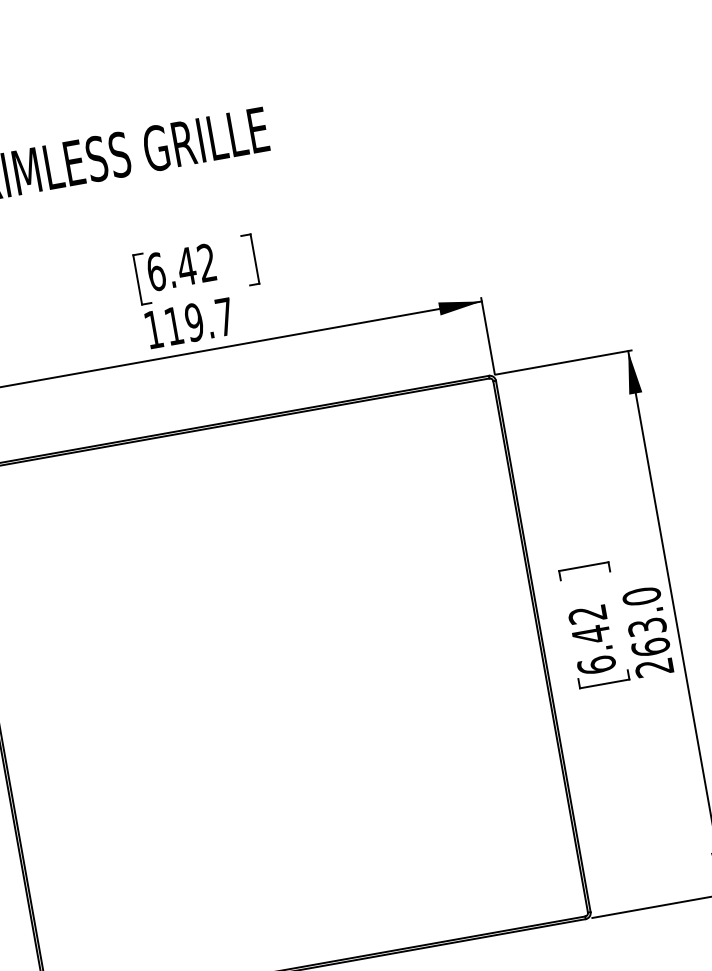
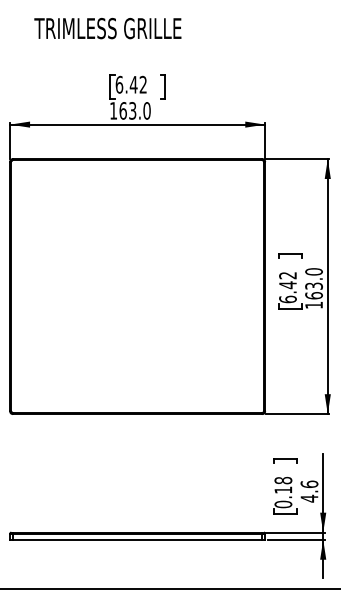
text: (198, 320) -> (134, 110), 119.7 -> 163.0
text: (653, 668) -> (313, 305), 263.0 -> 163.0

